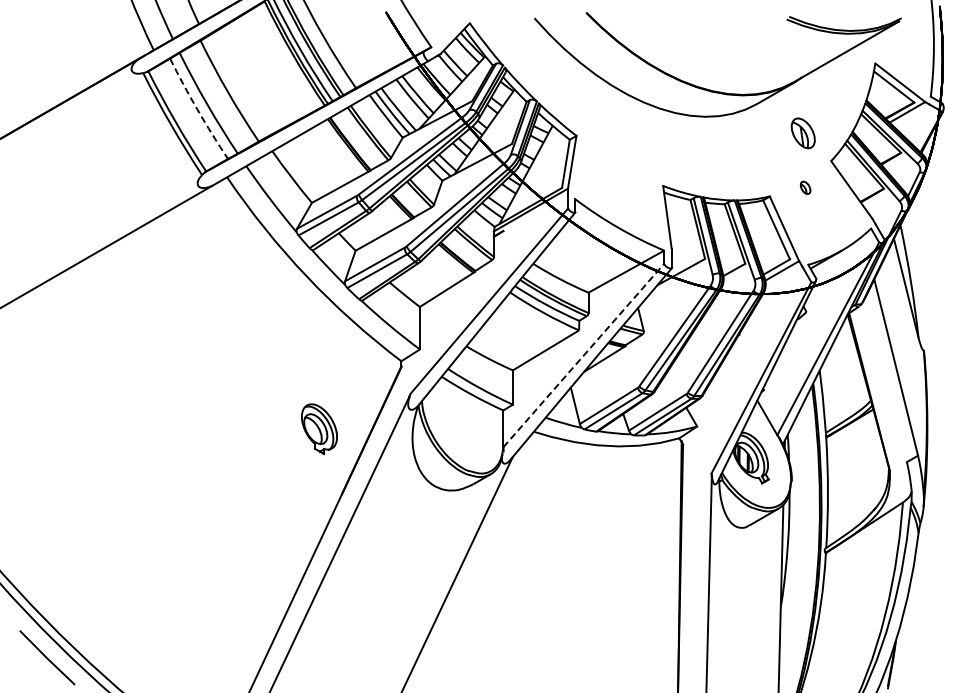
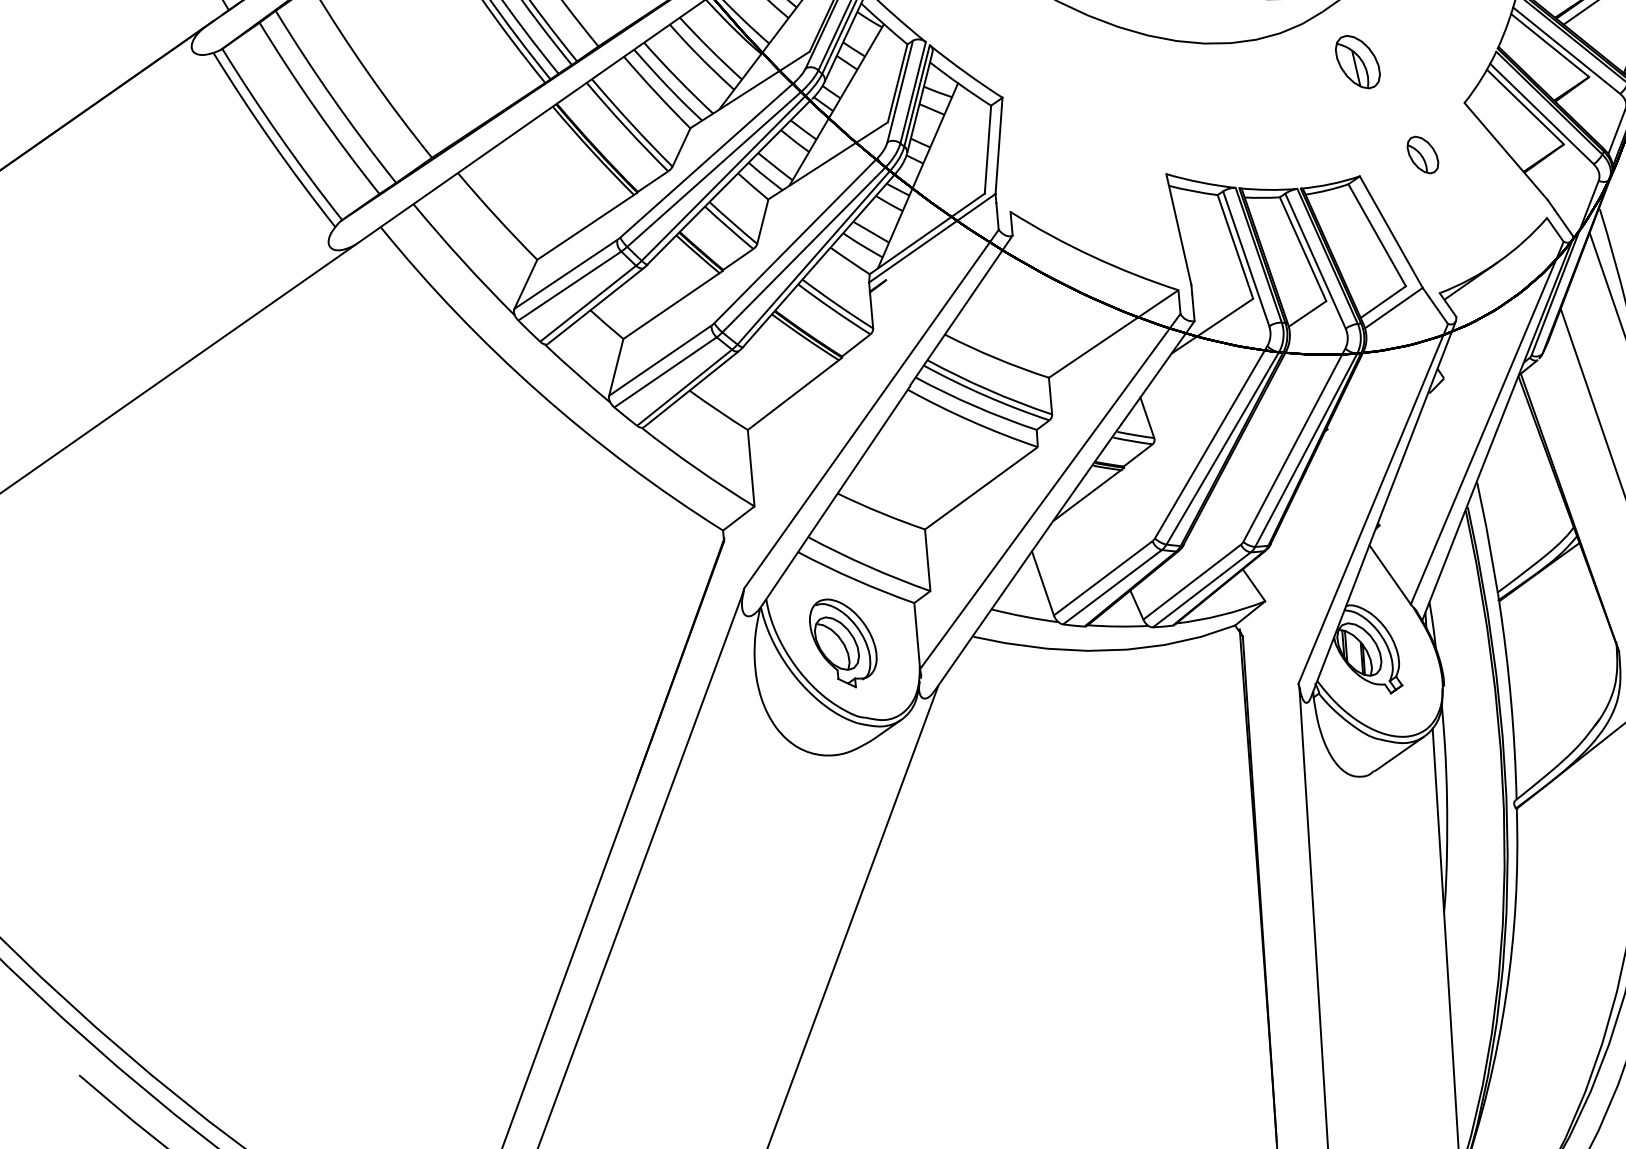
arc: (197, 109) -> (316, 109), dashed -> solid
part: (802, 133) -> (1356, 62), moved
part: (805, 187) -> (1422, 154), size x1.67
line: (584, 355) -> (1051, 491), dashed -> solid
part: (319, 429) -> (843, 643), moved

